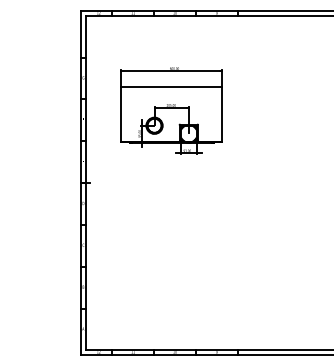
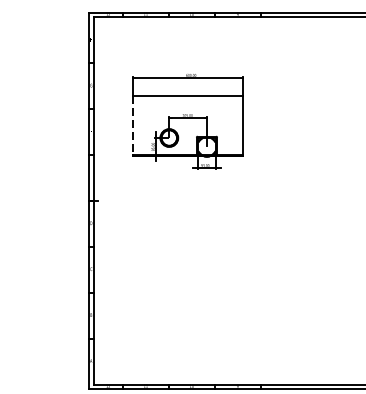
line: (121, 115) -> (133, 126), solid -> dashed

